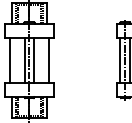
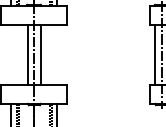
line: (9, 60) -> (7, 55), removed
line: (49, 60) -> (60, 55), removed

